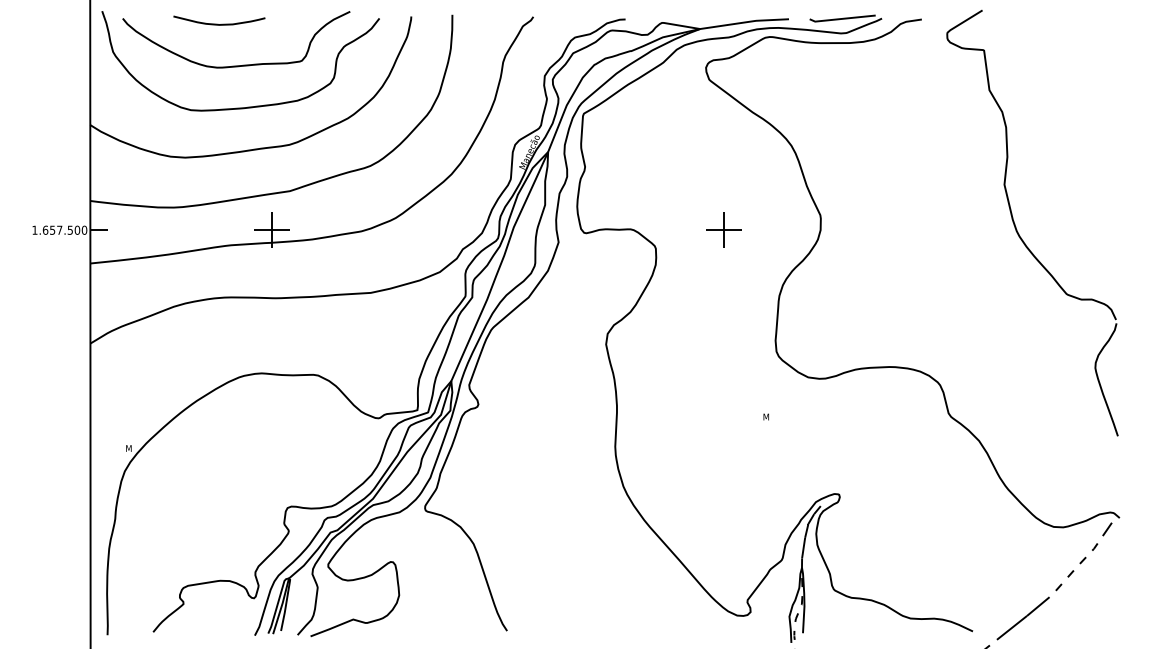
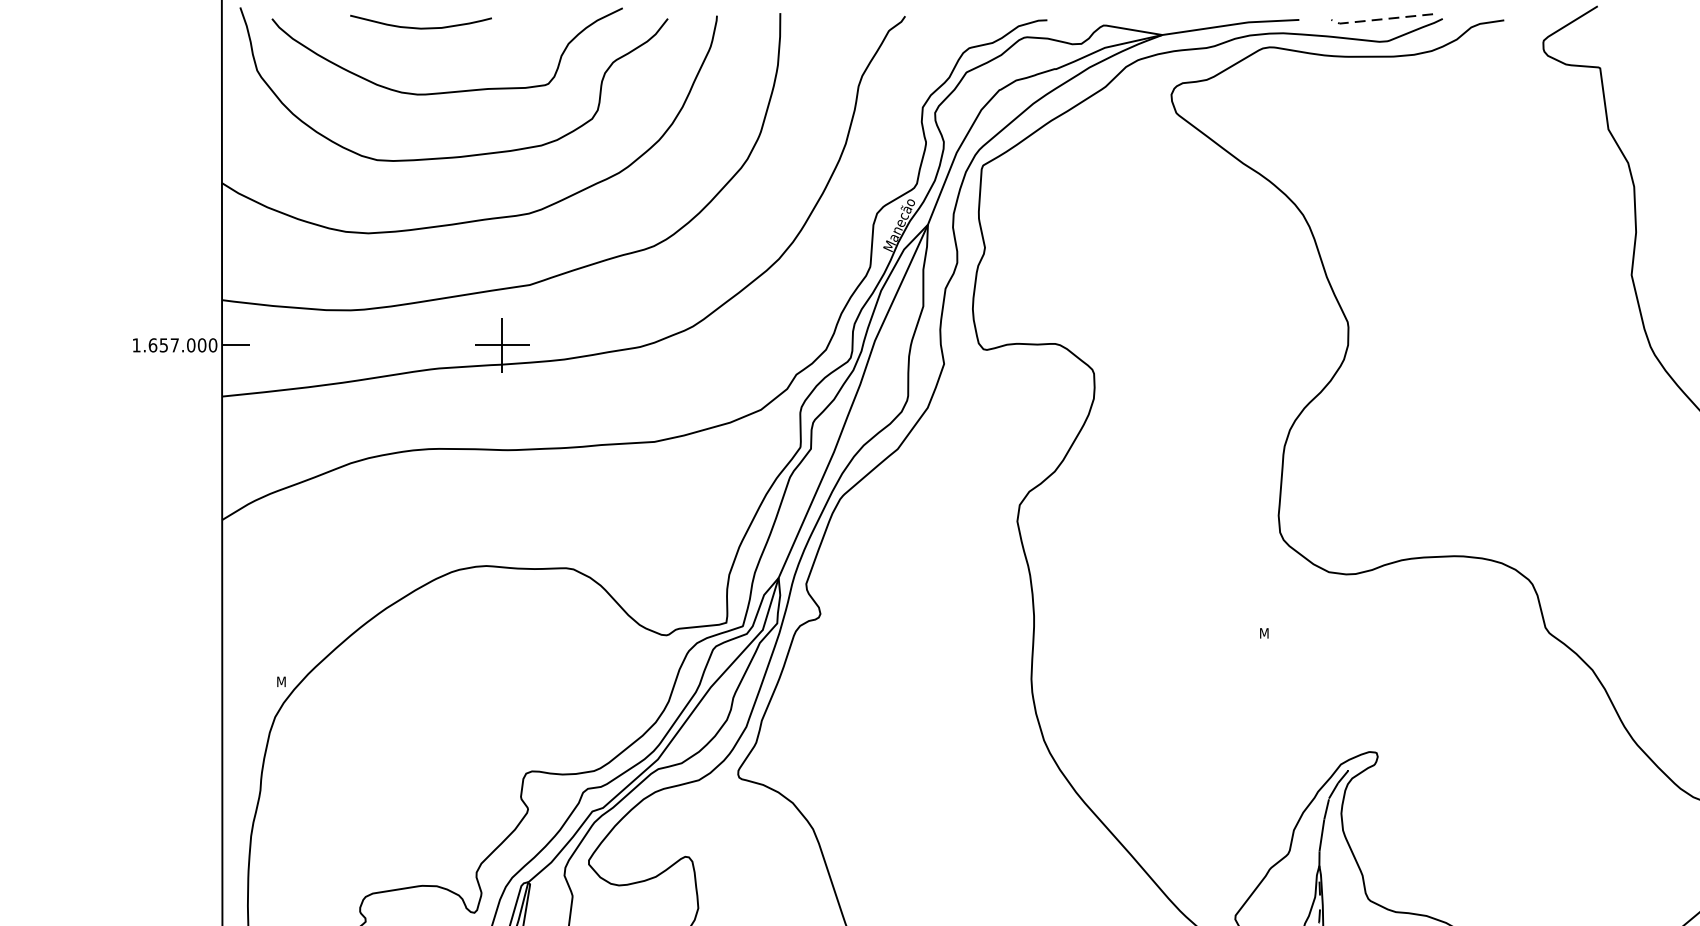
line: (841, 18) -> (1380, 18), solid -> dashed
text: (70, 229) -> (191, 344), 1.657.500 -> 1.657.000
part: (723, 229) -> (1198, 344), removed

